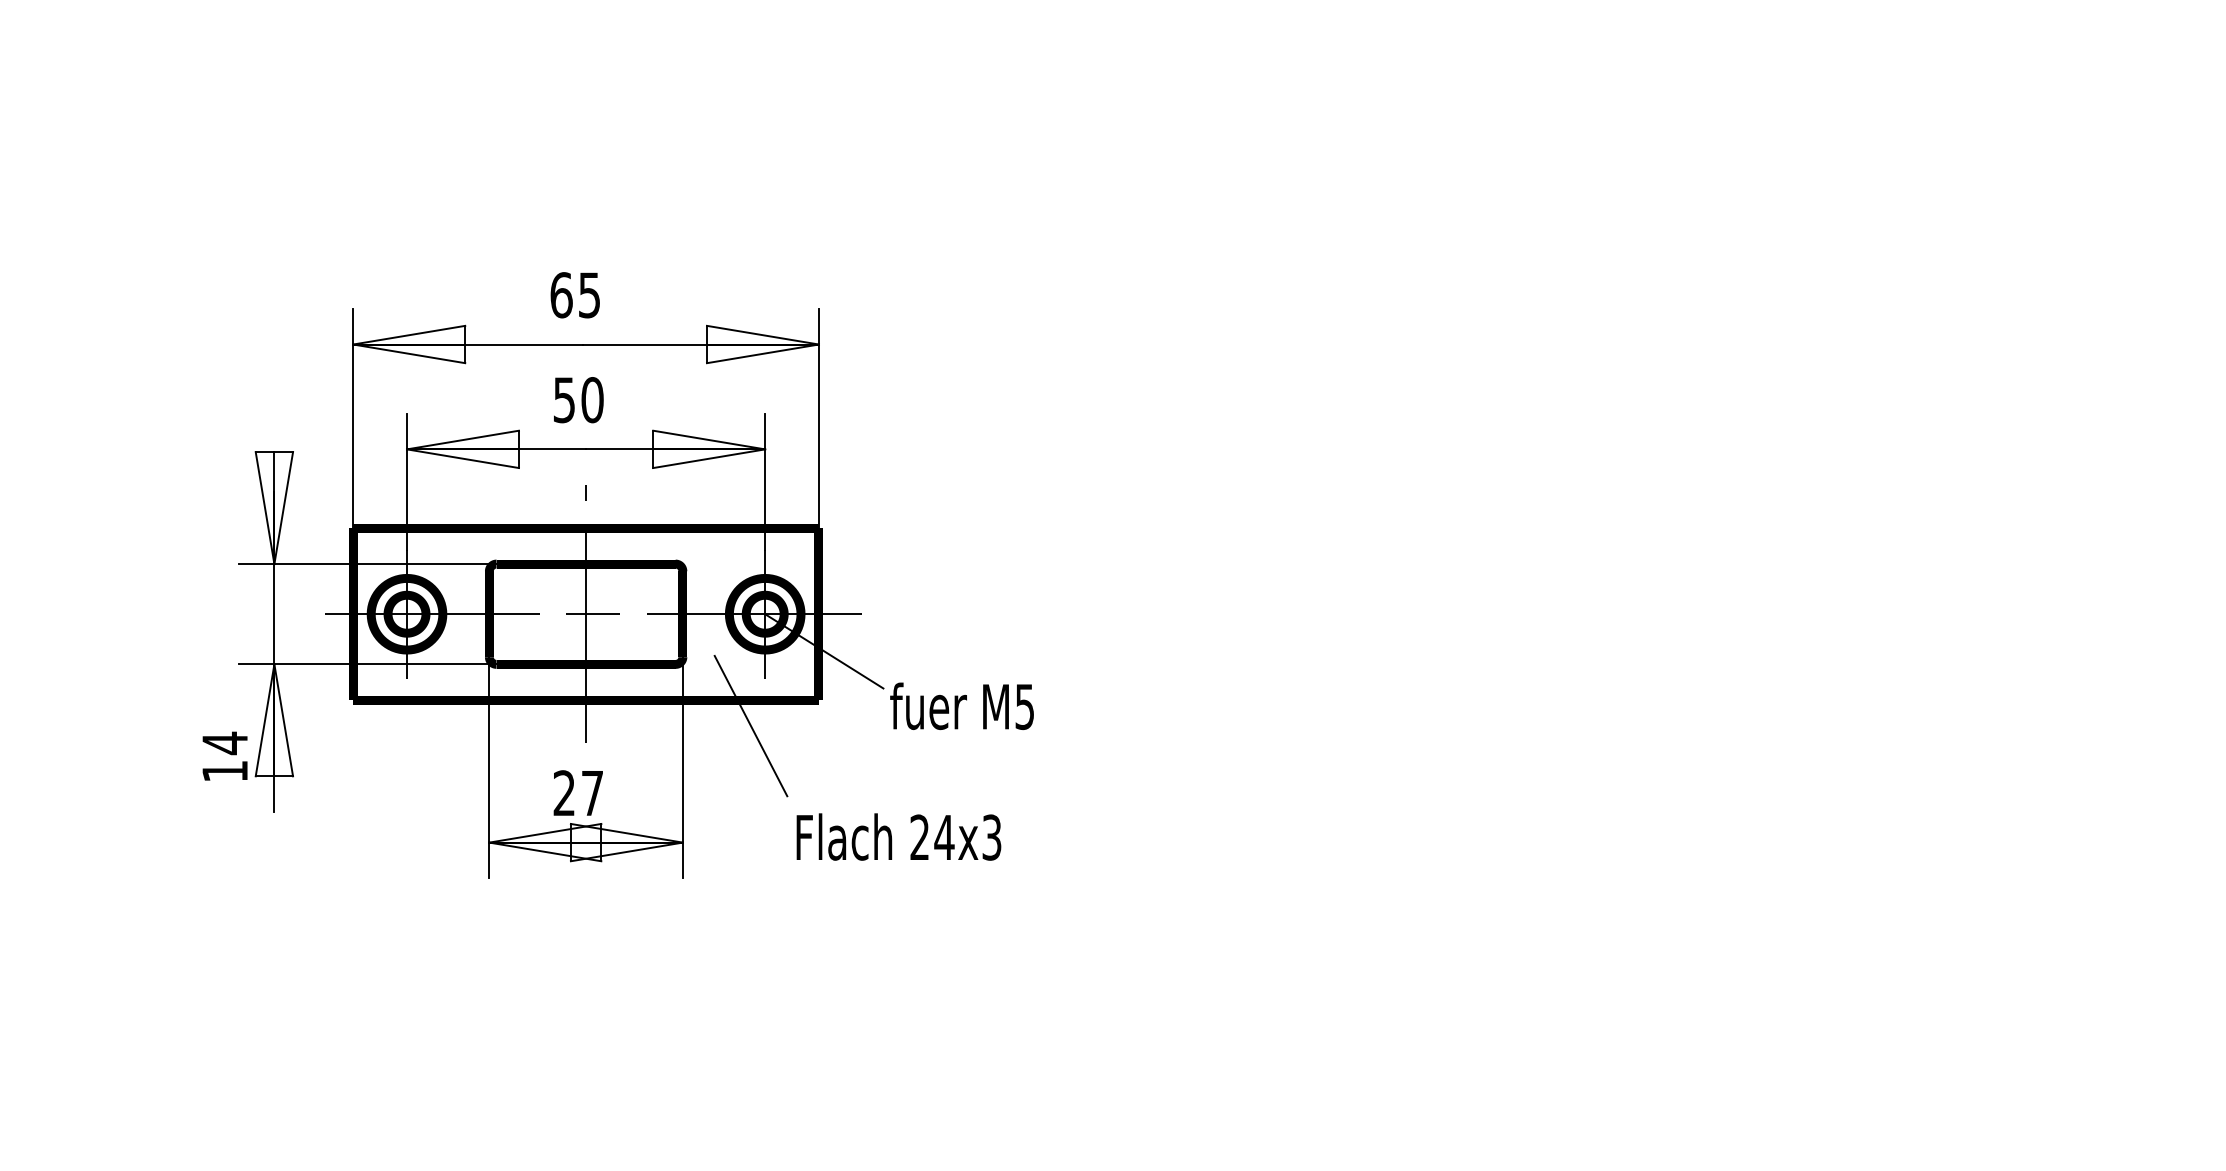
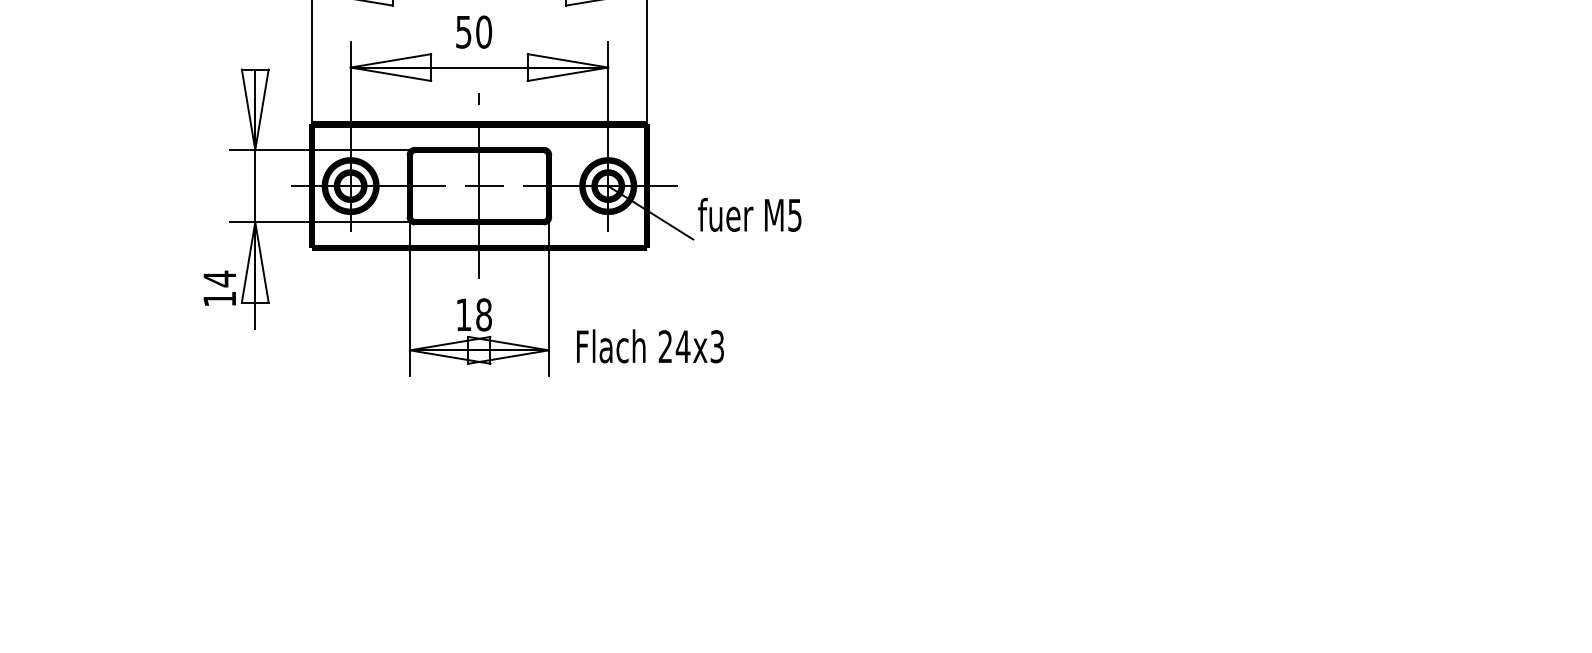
text: (961, 705) -> (749, 214), moved
line: (750, 725) -> (597, 266), removed
text: (578, 793) -> (473, 315), 27 -> 18
text: (898, 836) -> (650, 345), moved

